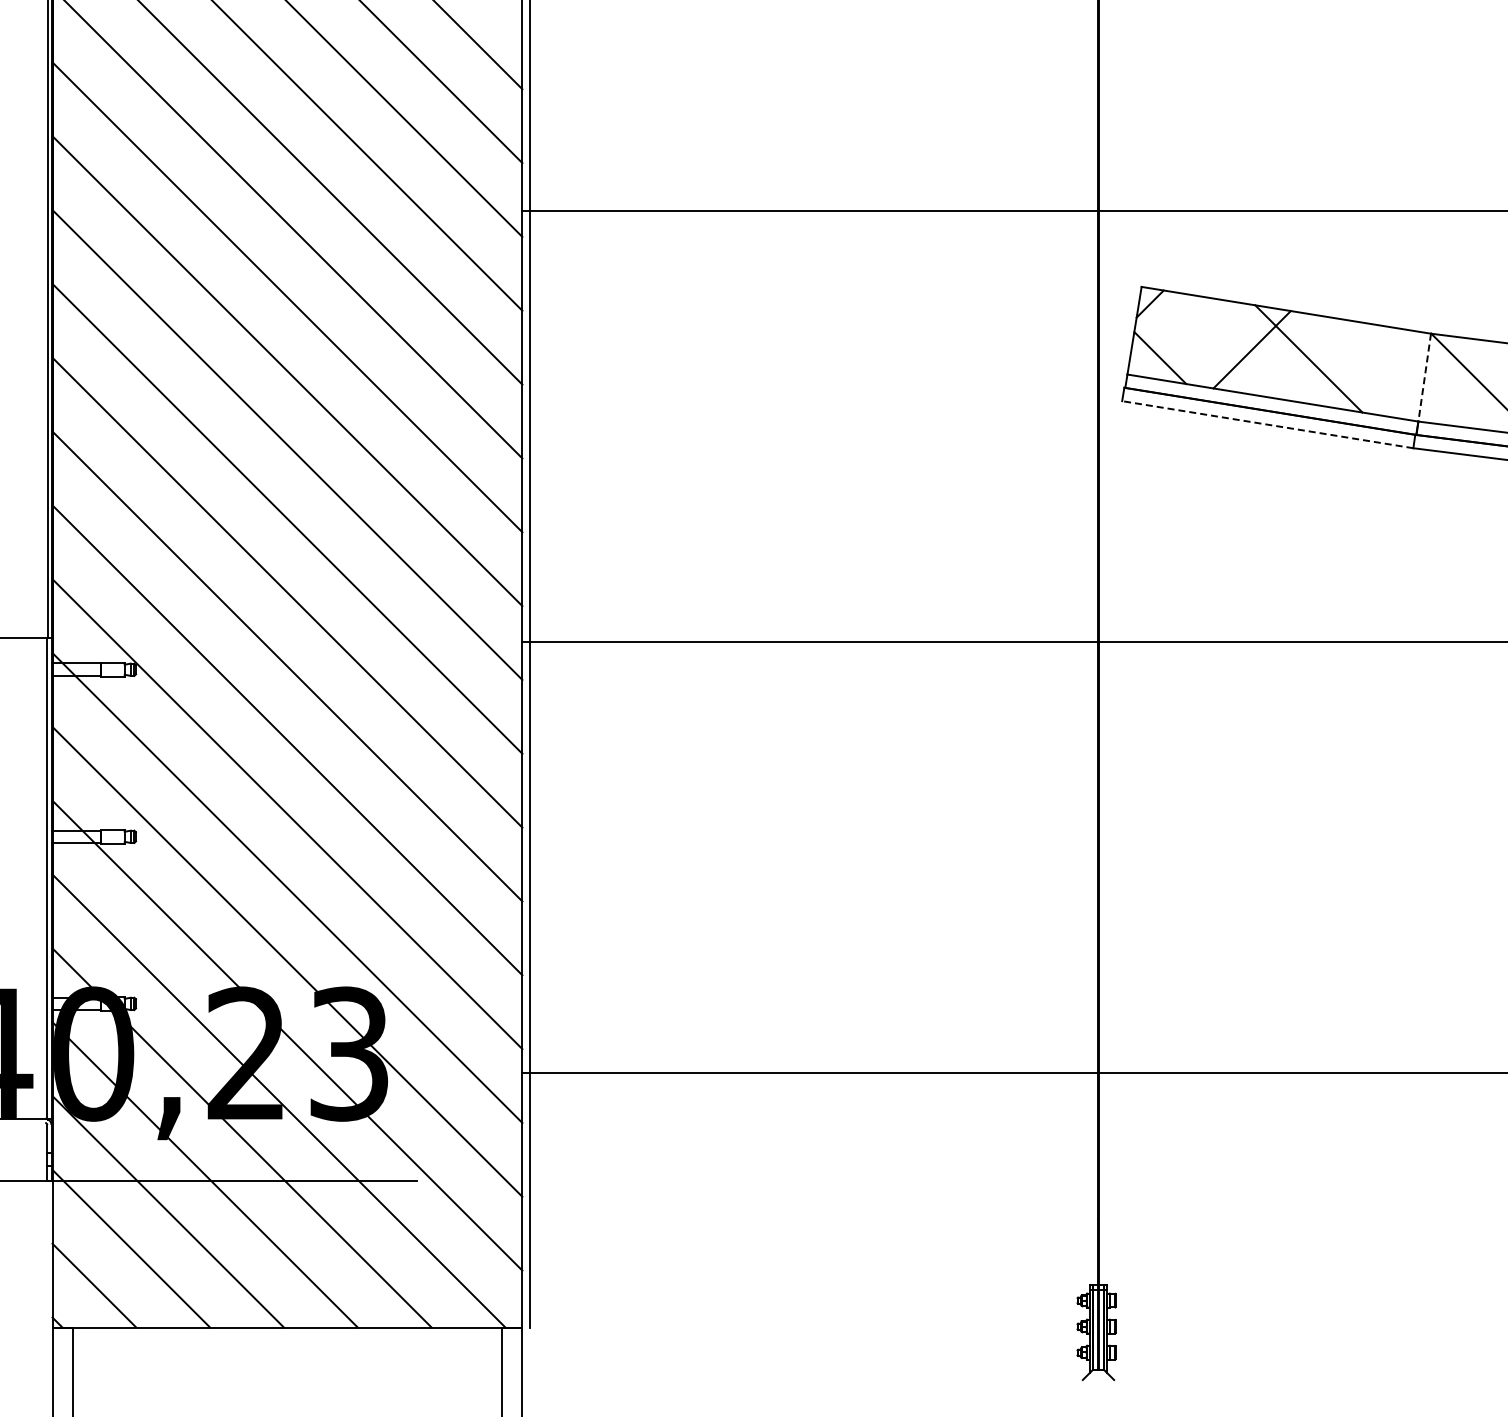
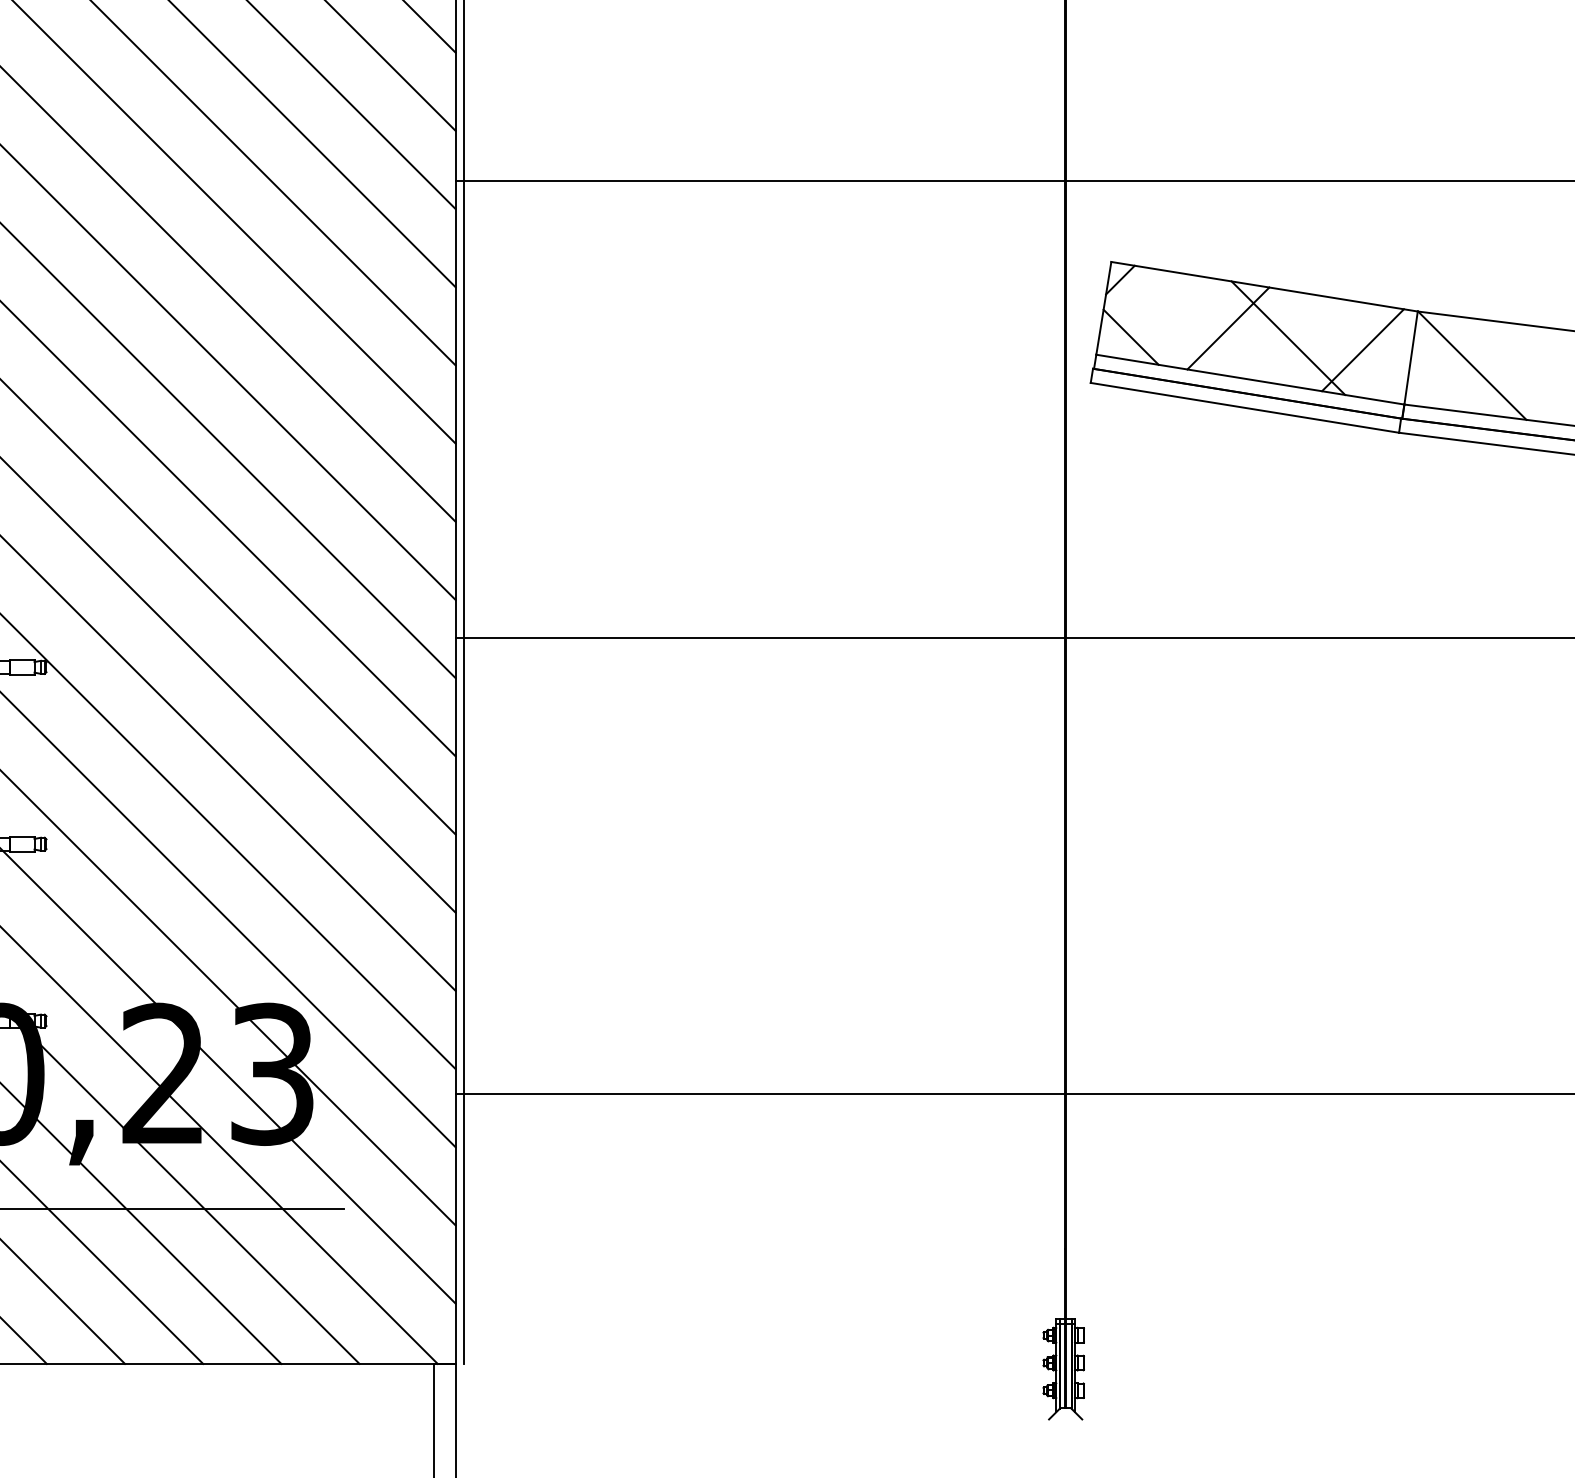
line: (1379, 370) -> (1363, 350), added
line: (1424, 378) -> (1410, 358), dashed -> solid
line: (1267, 424) -> (1244, 407), dashed -> solid

